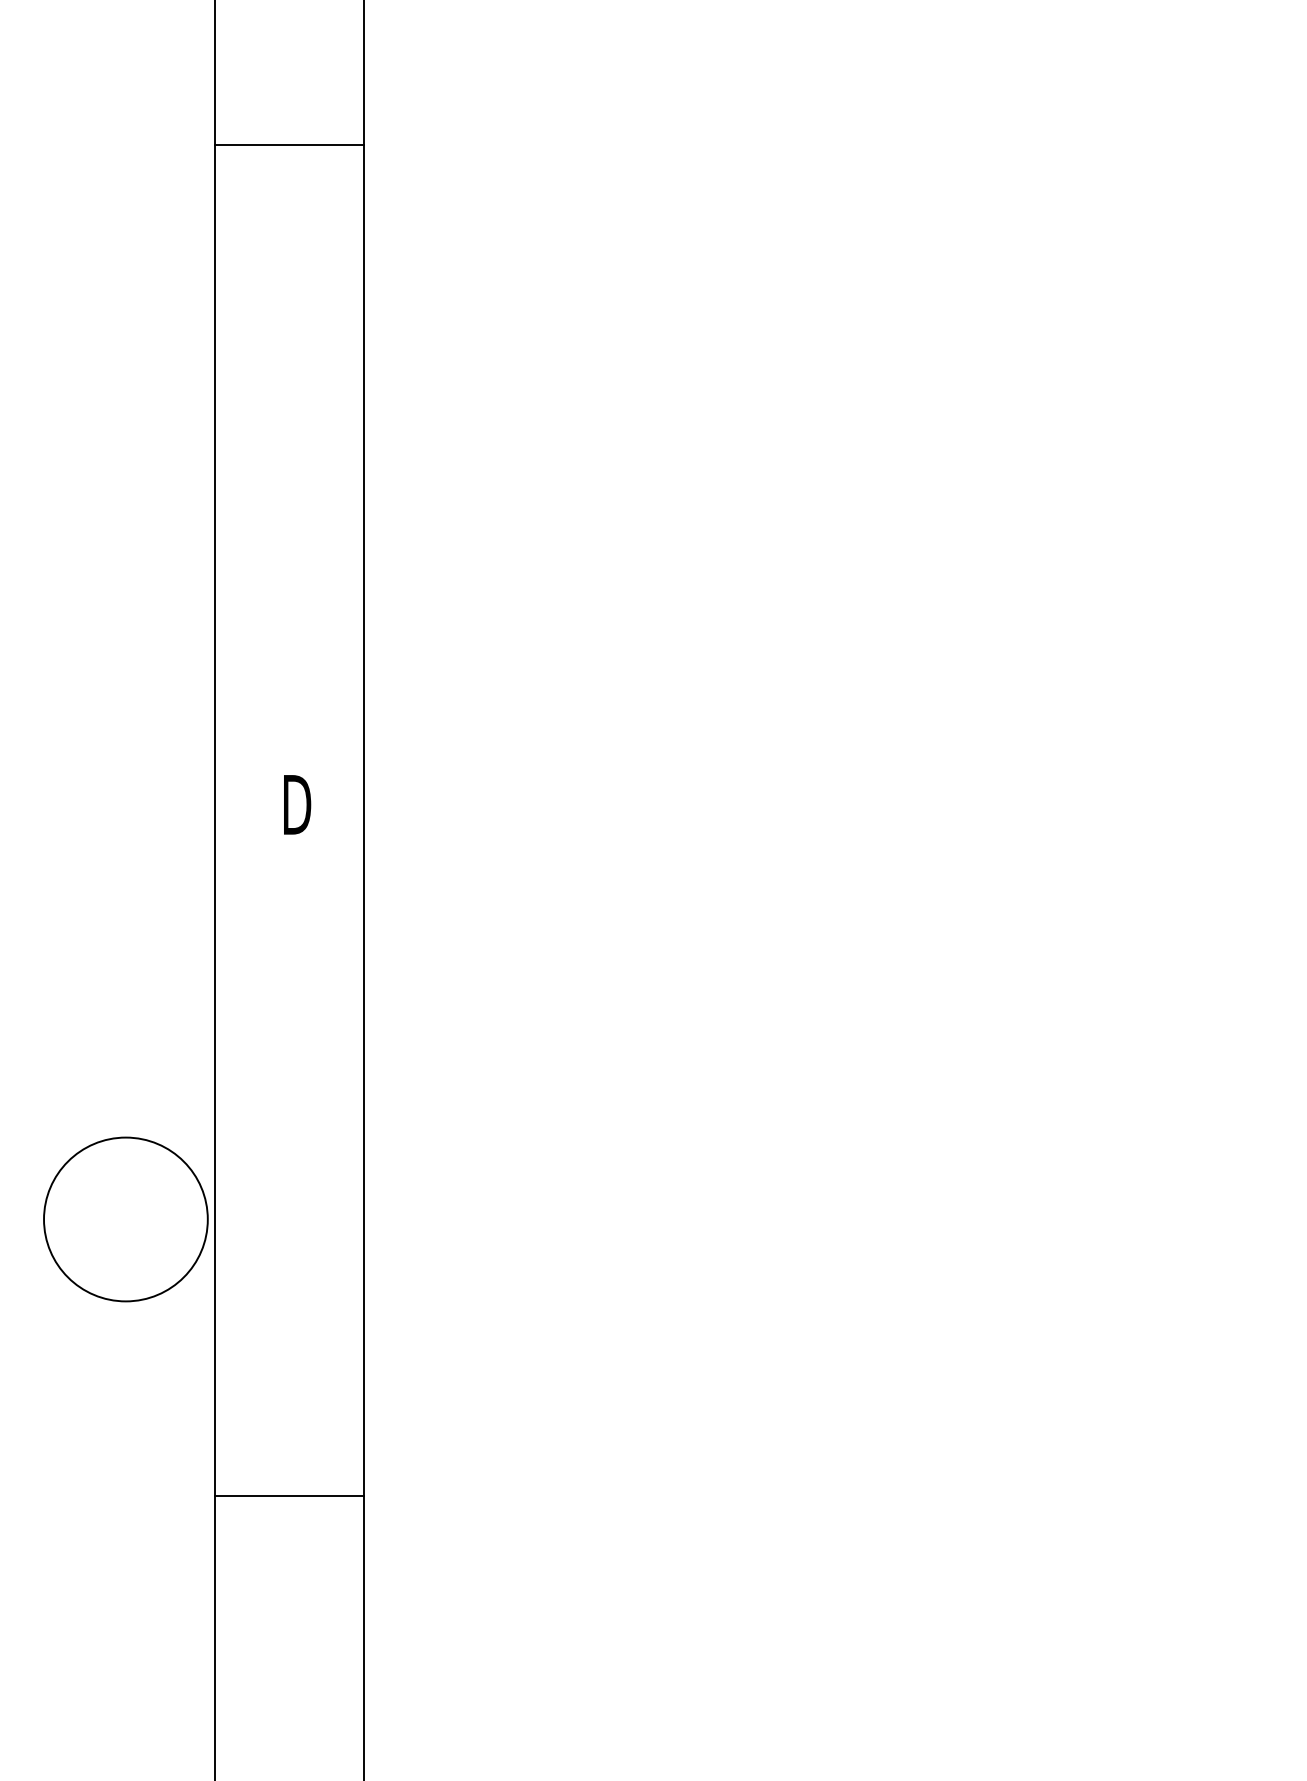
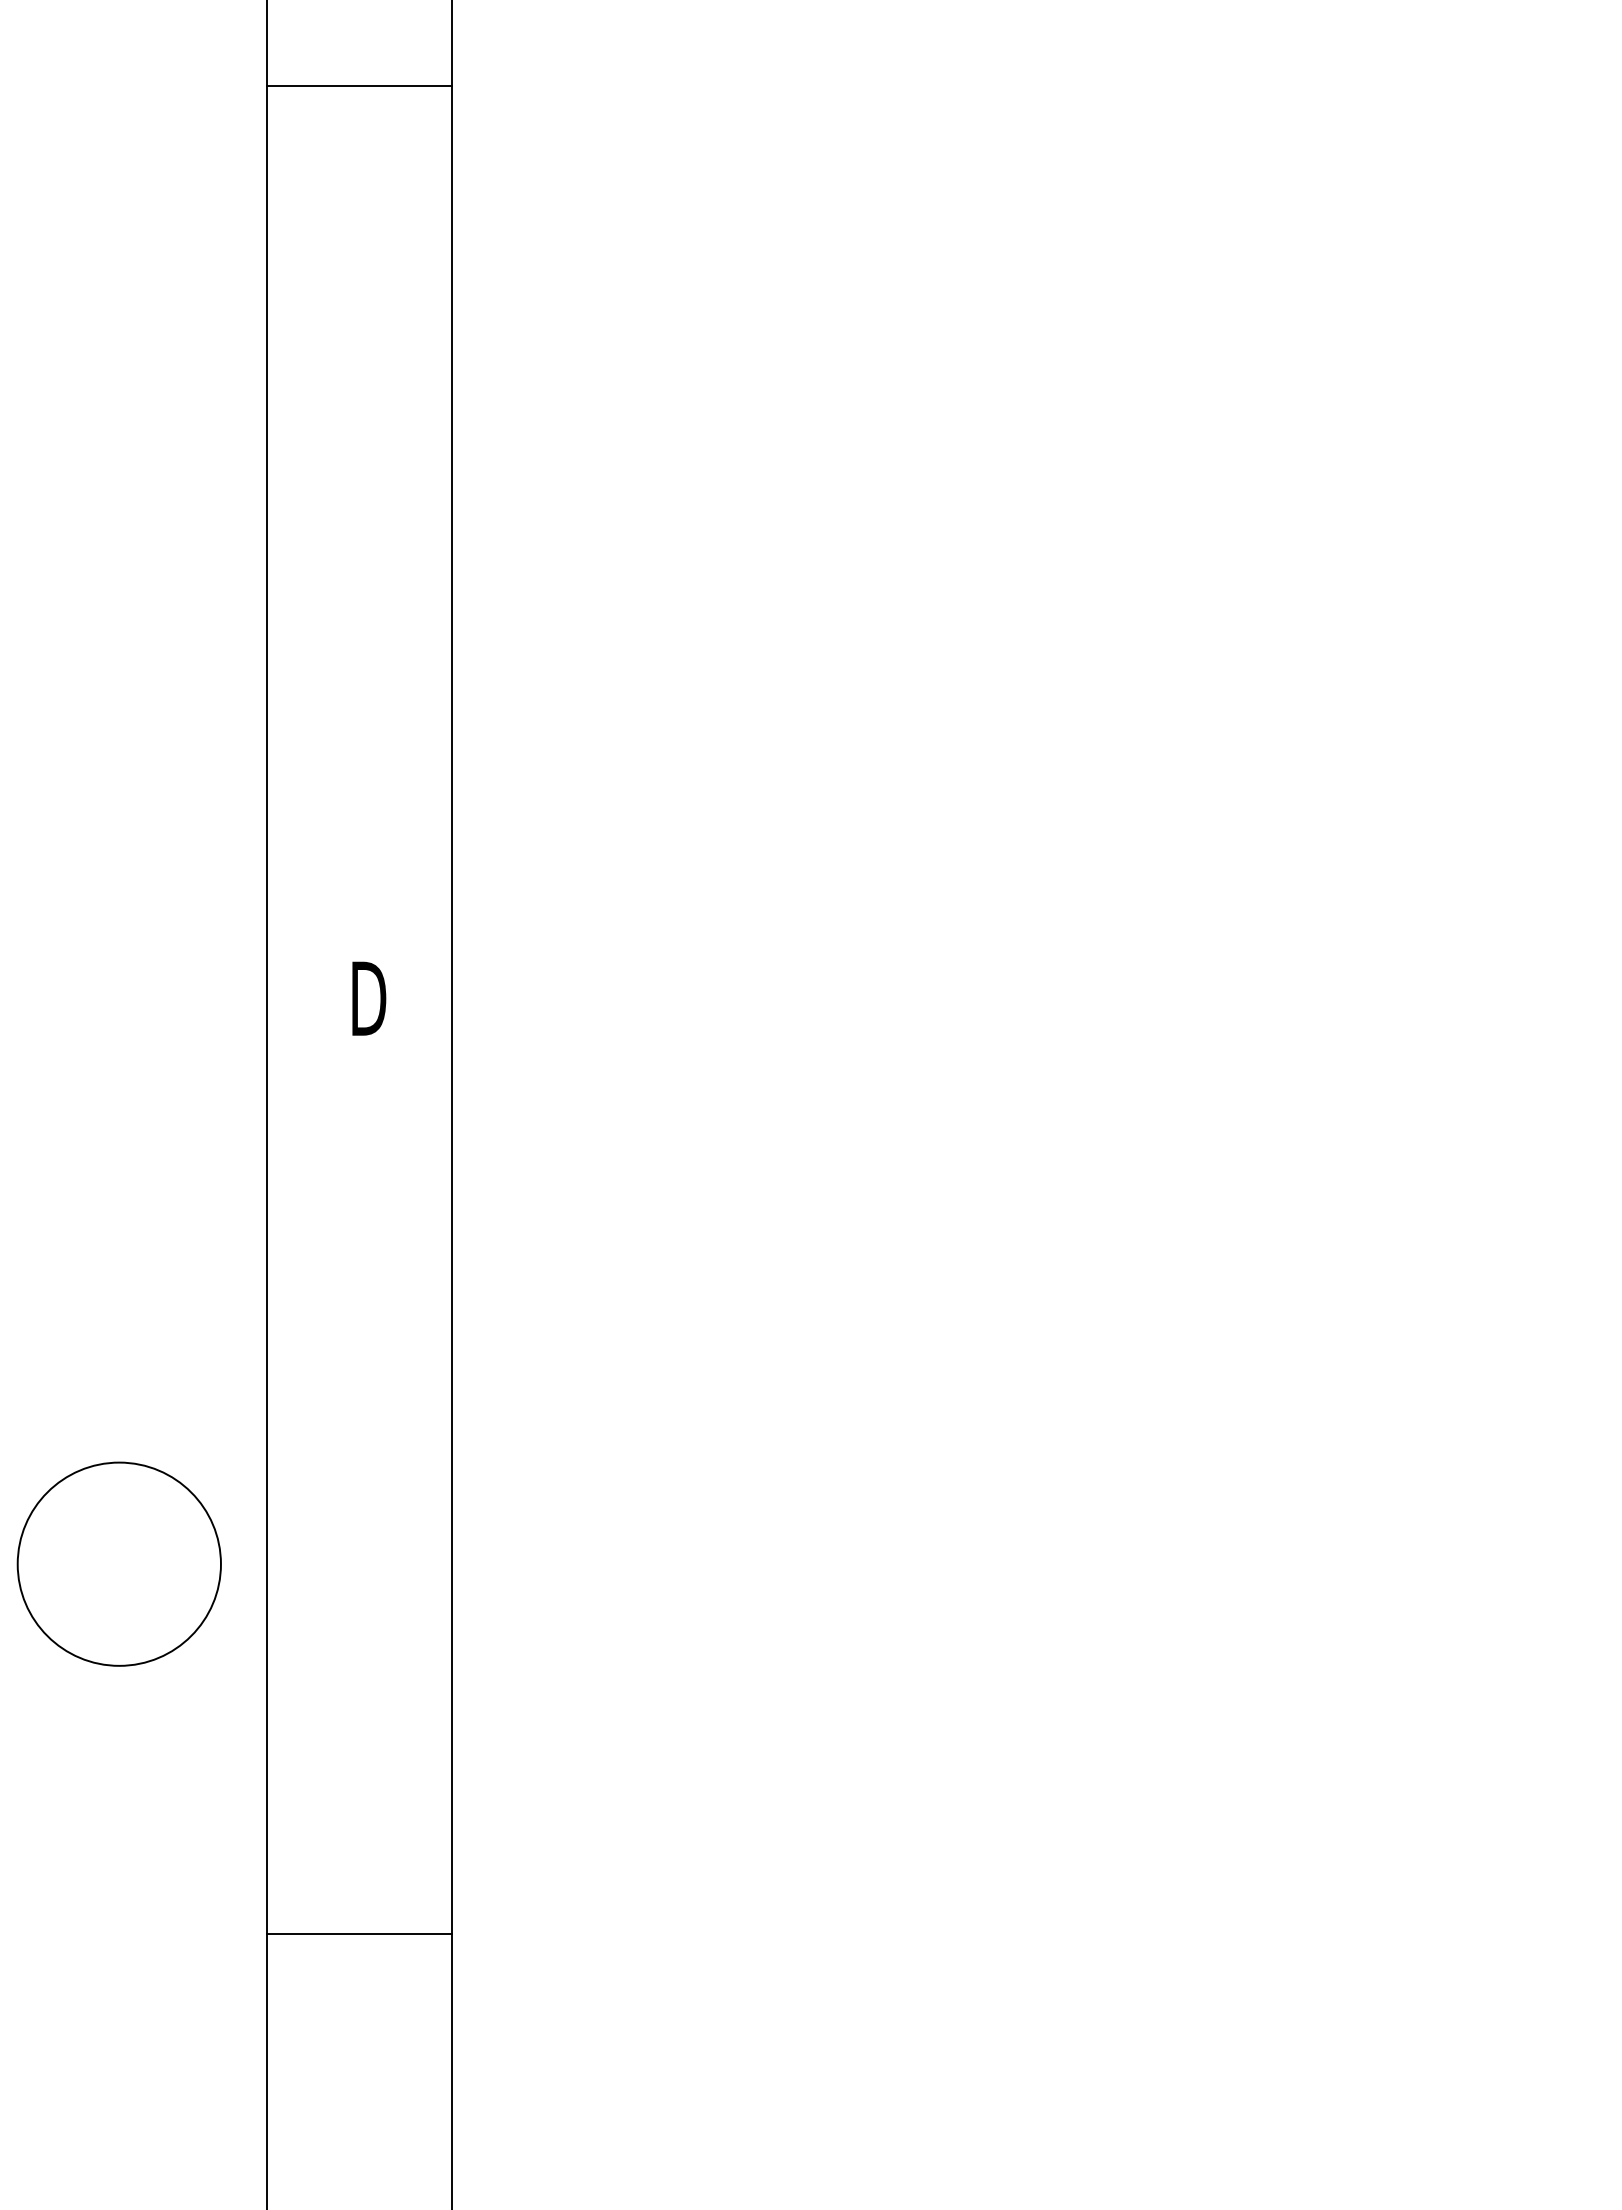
line: (289, 144) -> (359, 85), moved
circle: (125, 1218) -> (118, 1563), moved
line: (289, 1496) -> (359, 1933), moved

